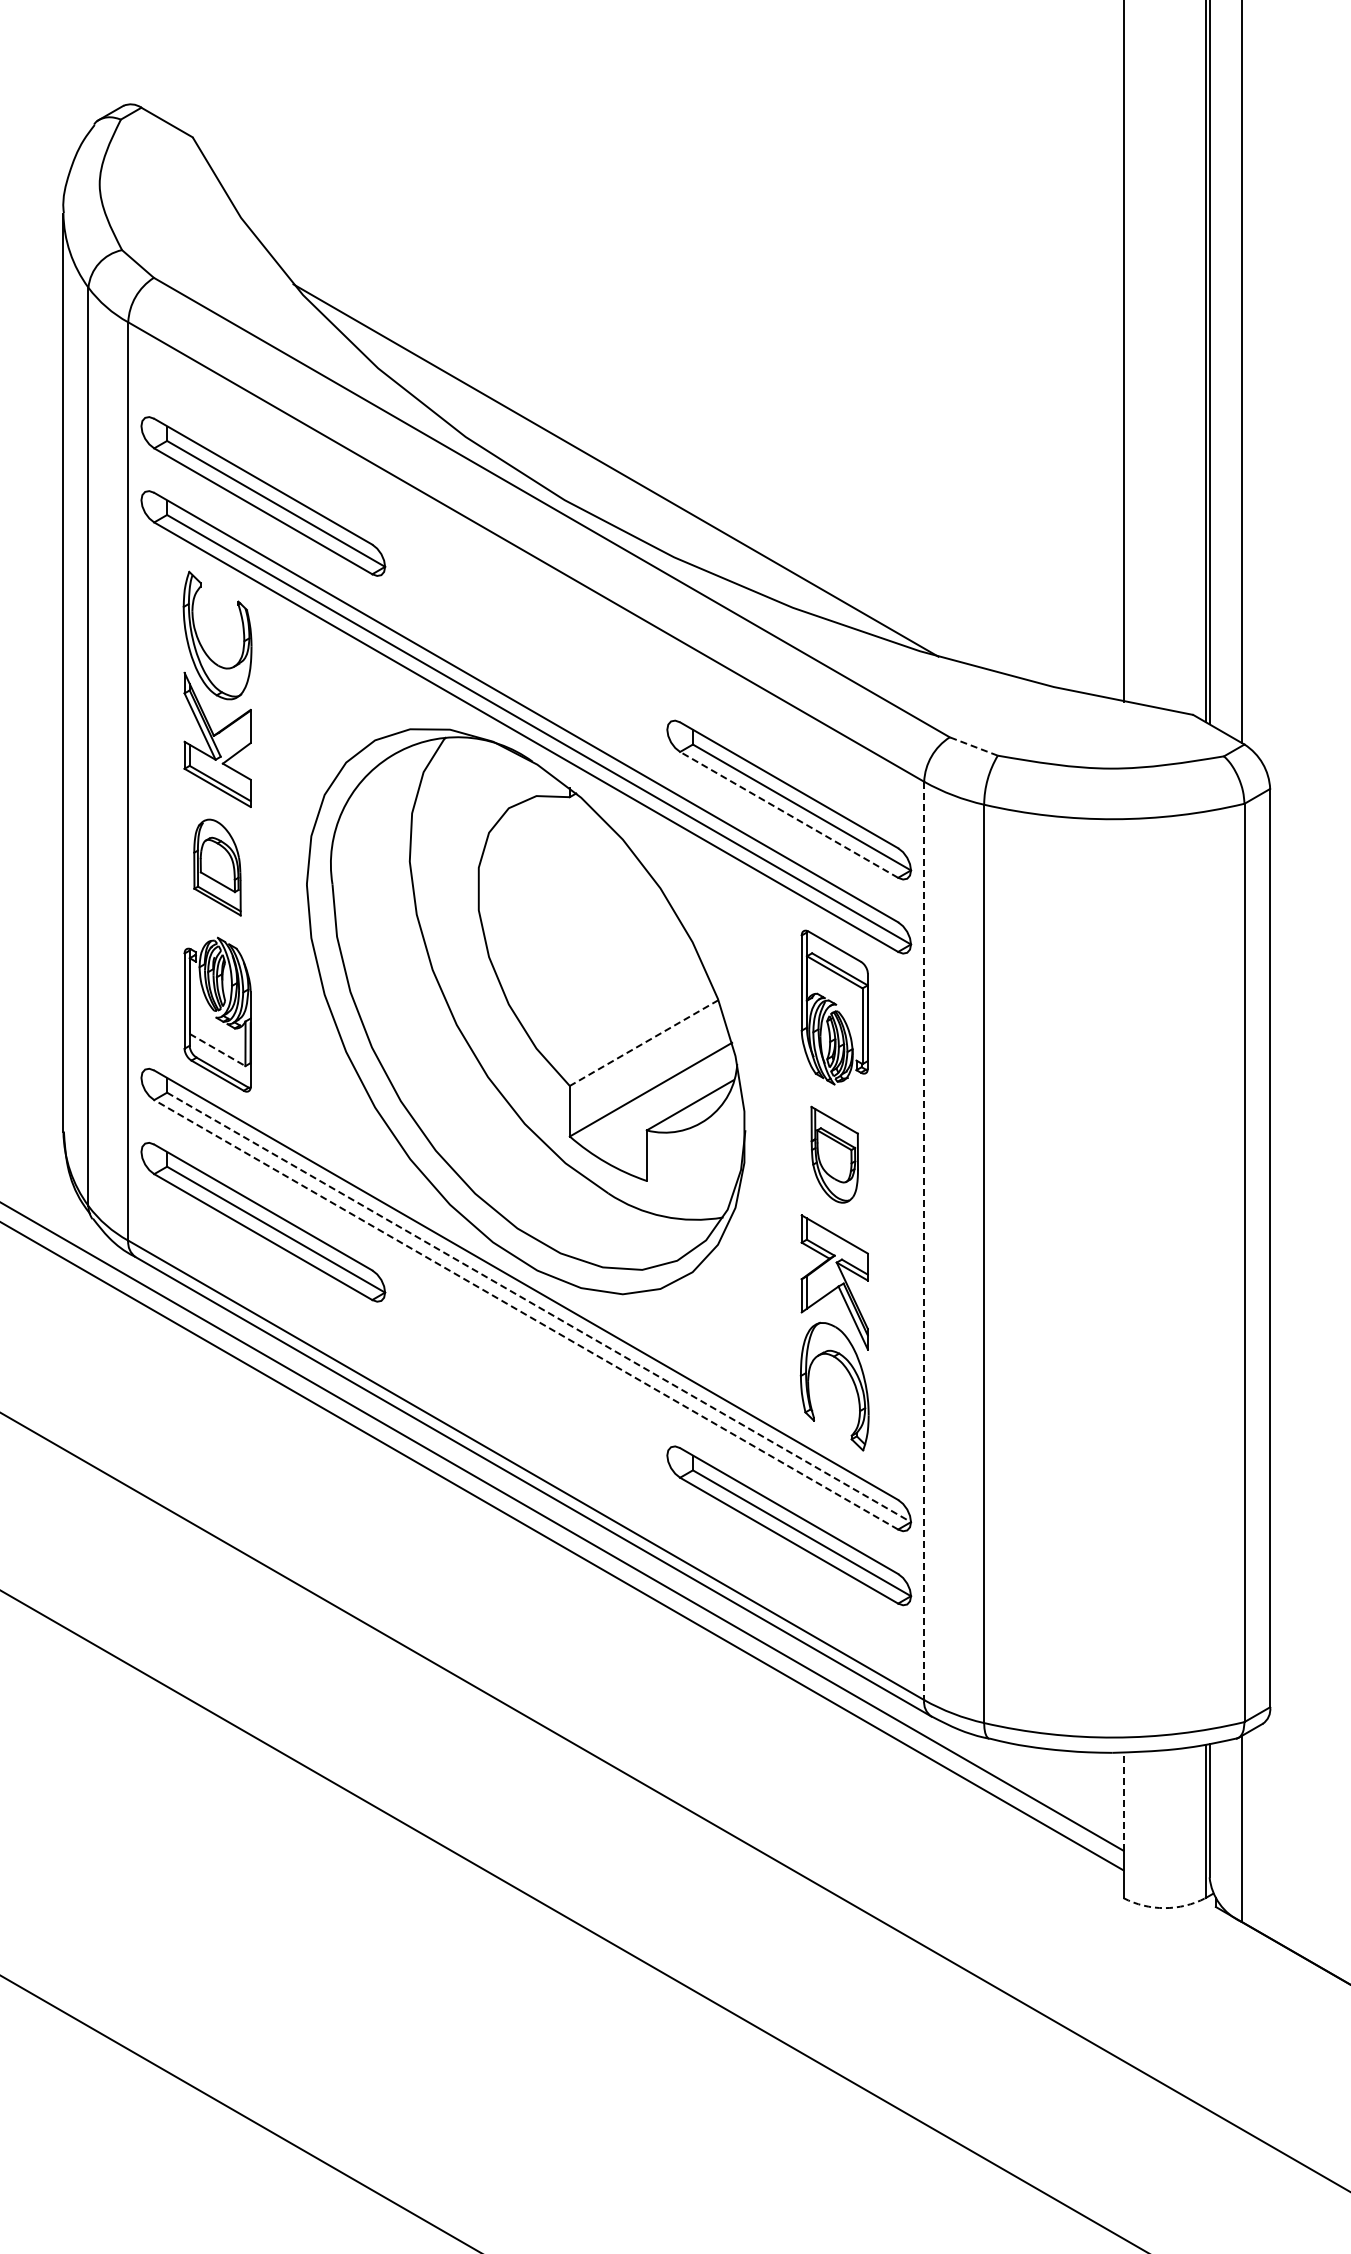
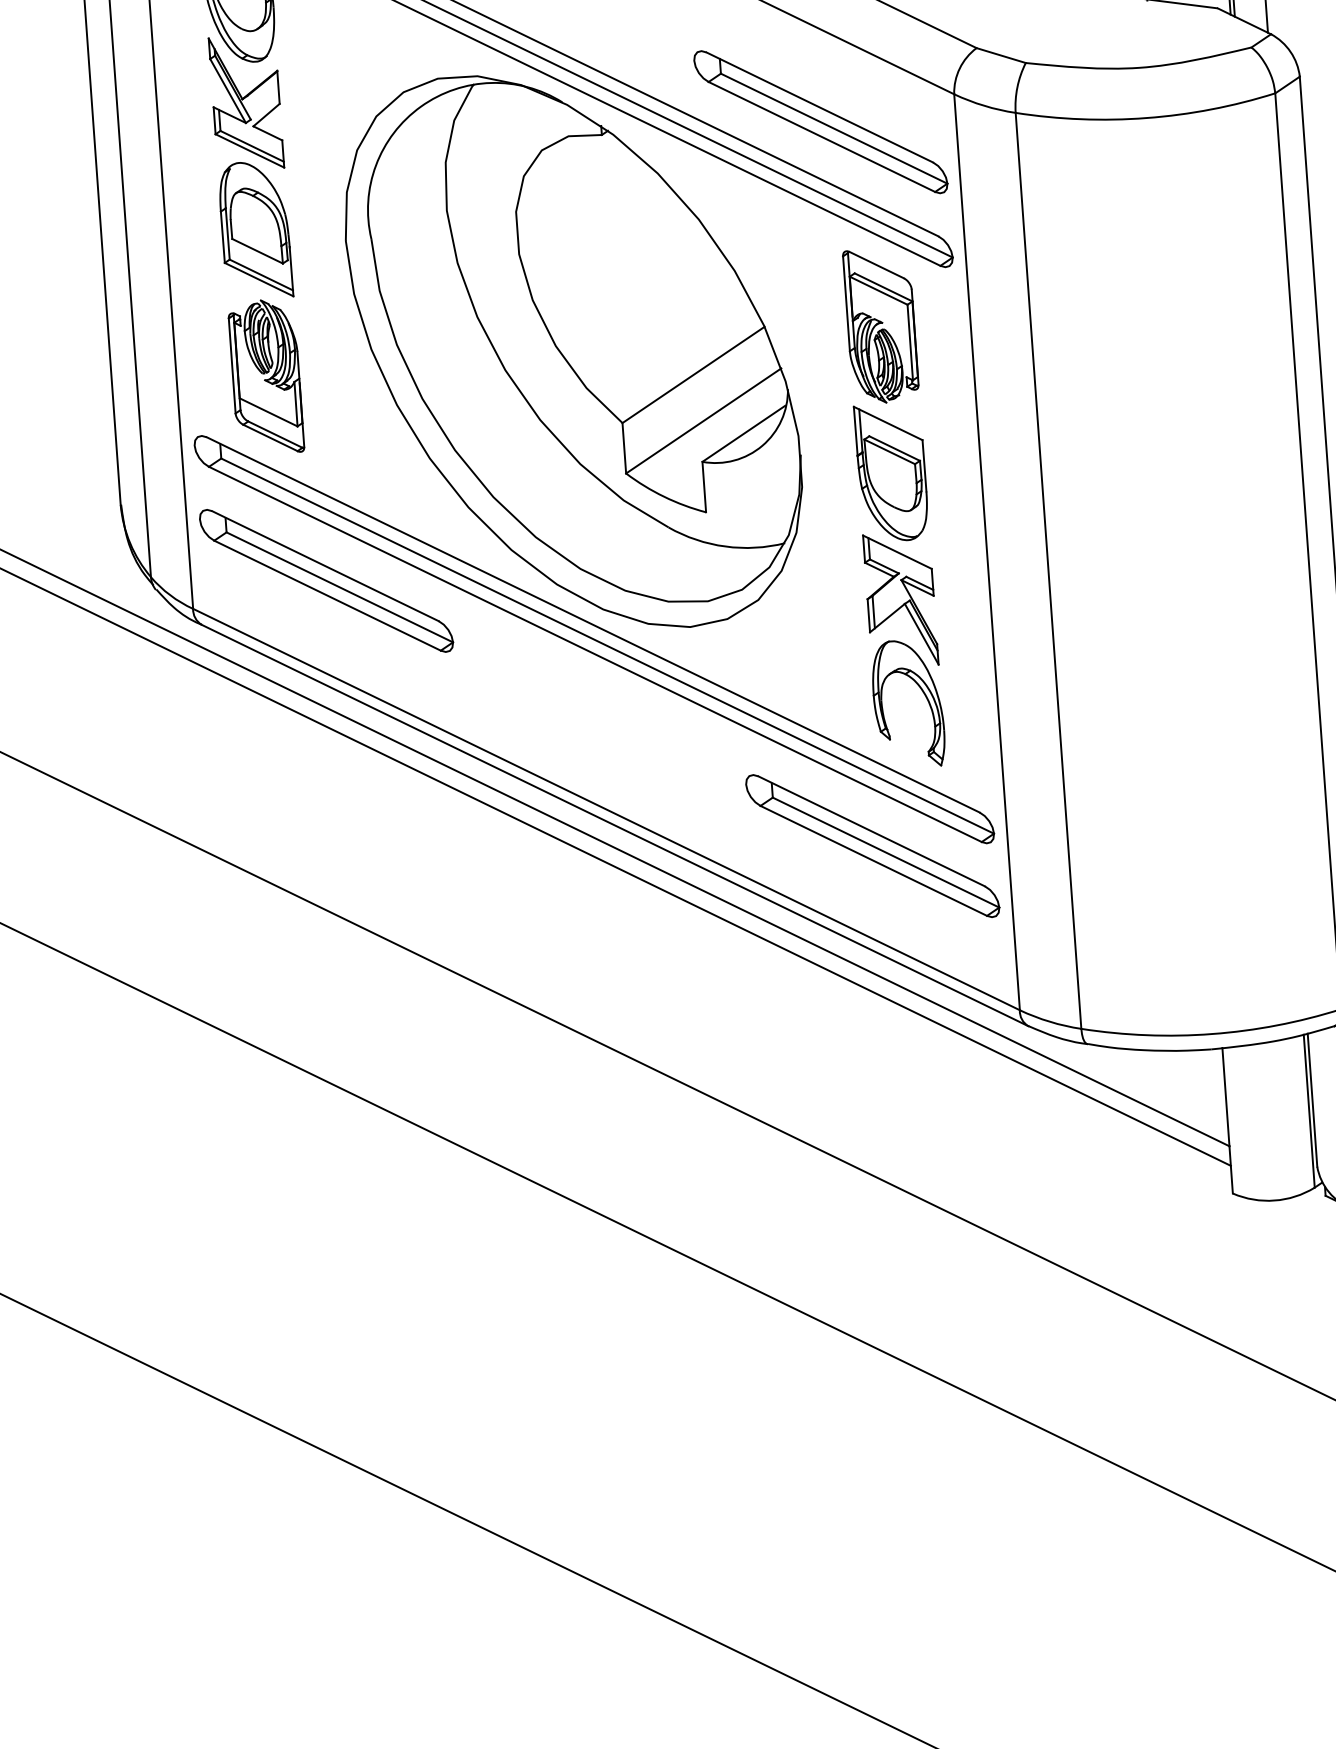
line: (973, 746) -> (1000, 55), dashed -> solid
line: (789, 814) -> (822, 136), dashed -> solid
part: (217, 867) -> (255, 230), size x1.43
line: (644, 1043) -> (693, 375), dashed -> solid
line: (218, 1050) -> (269, 412), dashed -> solid
part: (834, 1154) -> (891, 472), size x1.43
line: (924, 1241) -> (987, 552), dashed -> solid
line: (539, 1307) -> (608, 646), dashed -> solid
line: (525, 1314) -> (594, 654), dashed -> solid
line: (1123, 1800) -> (1225, 1096), dashed -> solid
arc: (1164, 1908) -> (1274, 1200), dashed -> solid

